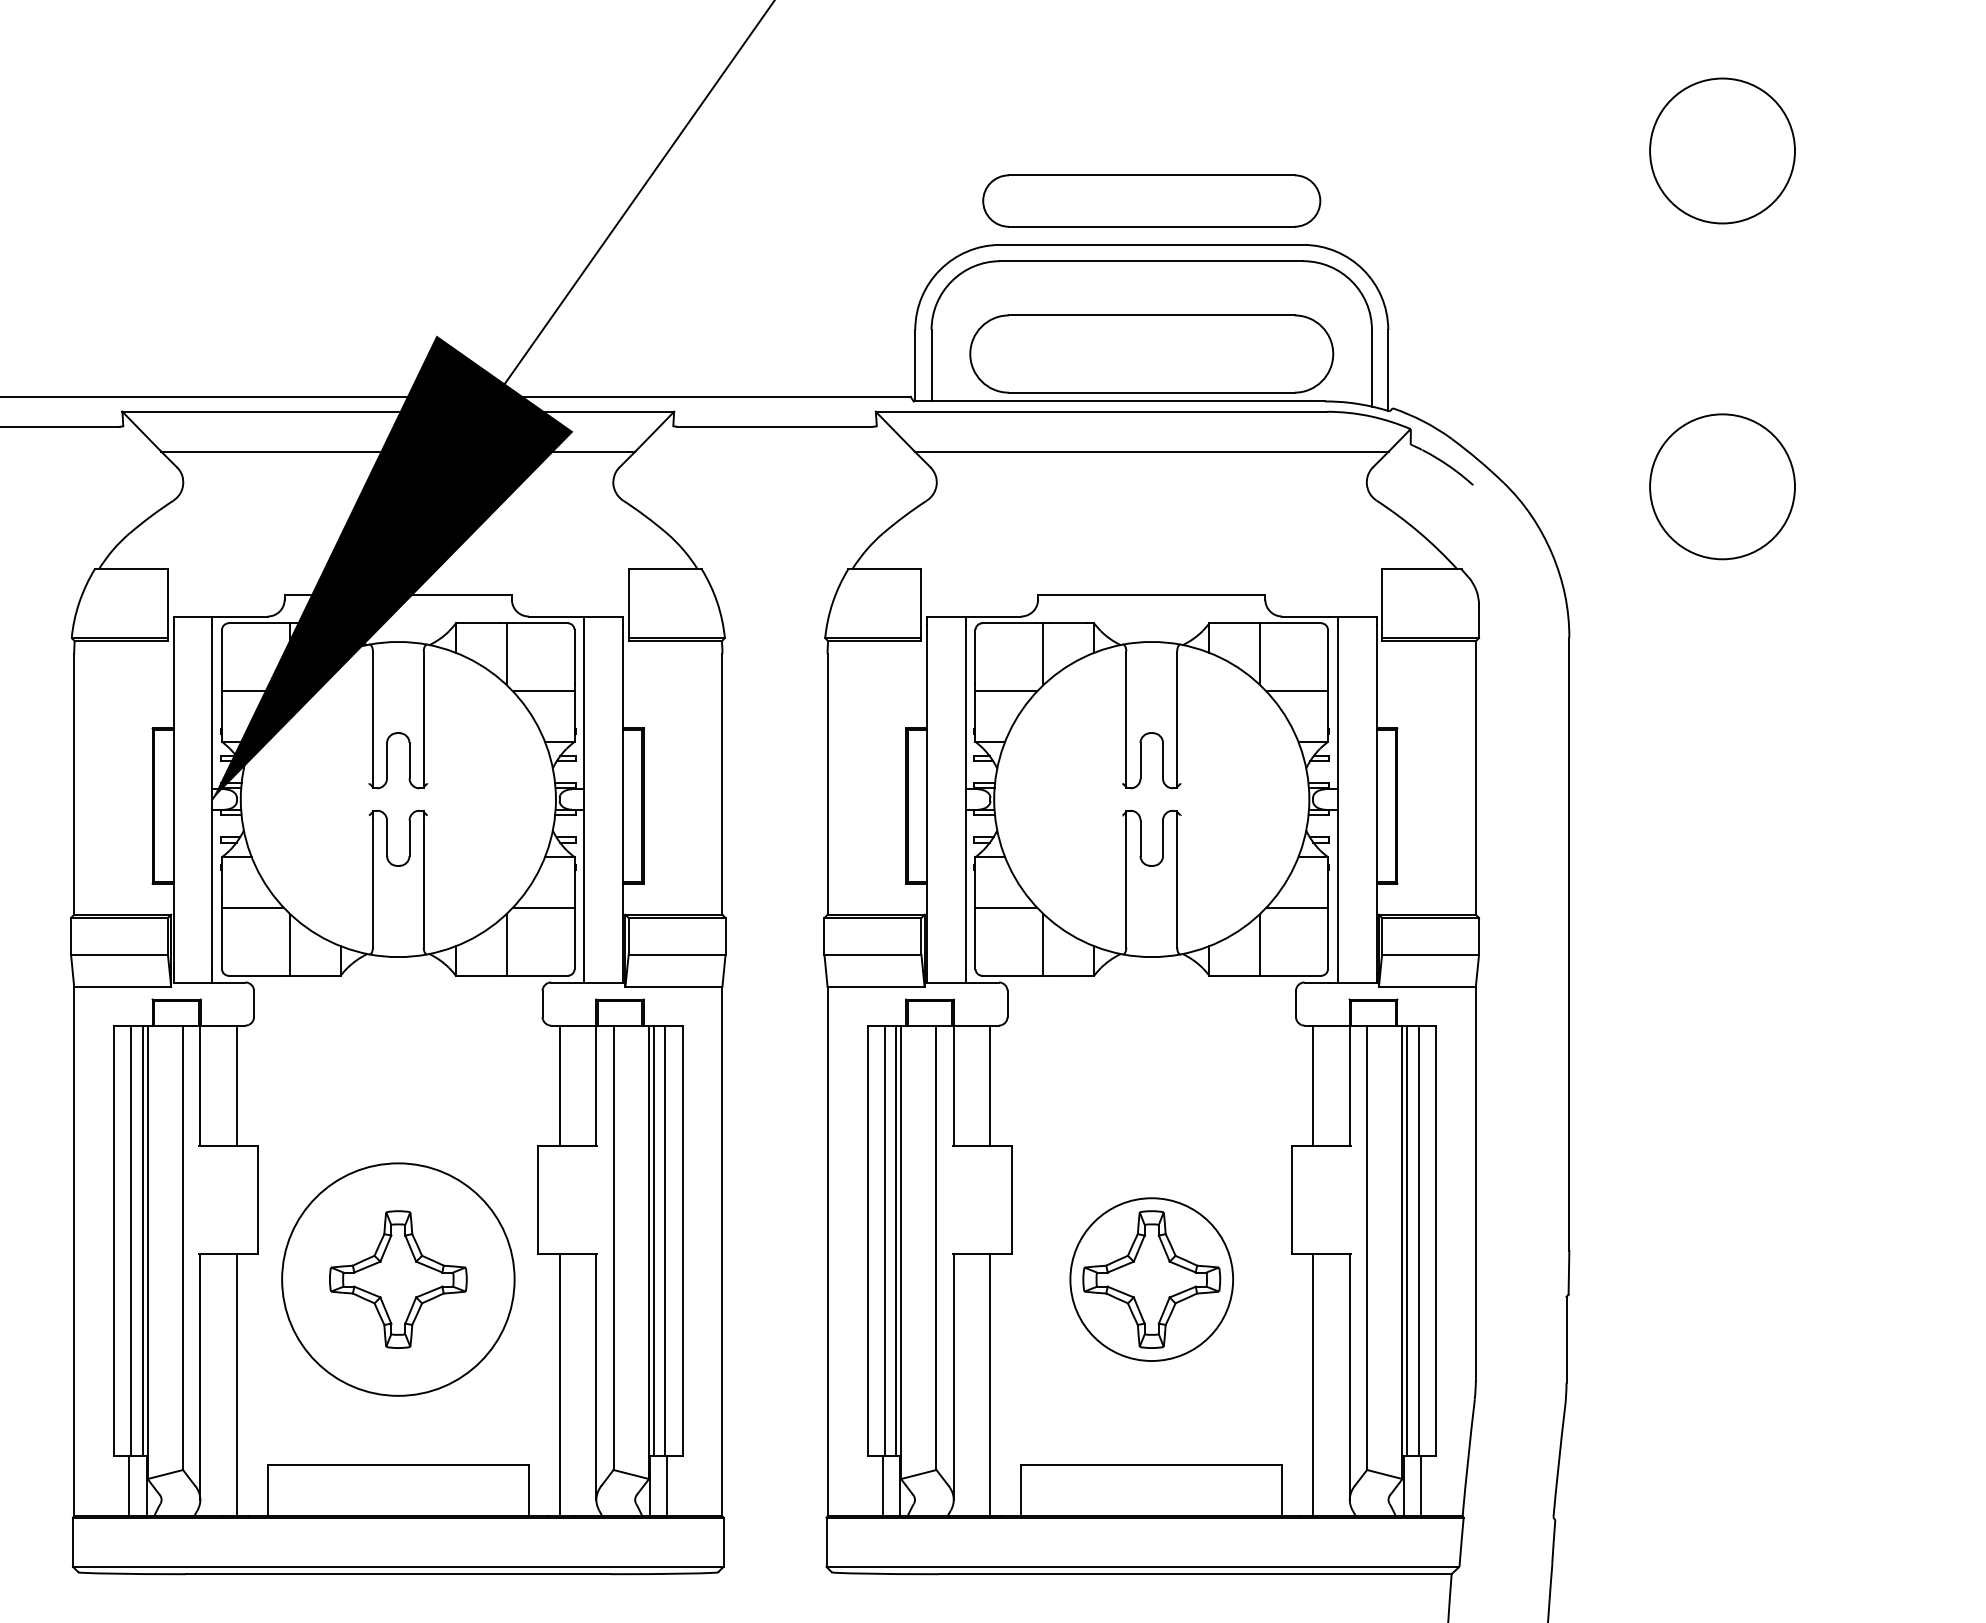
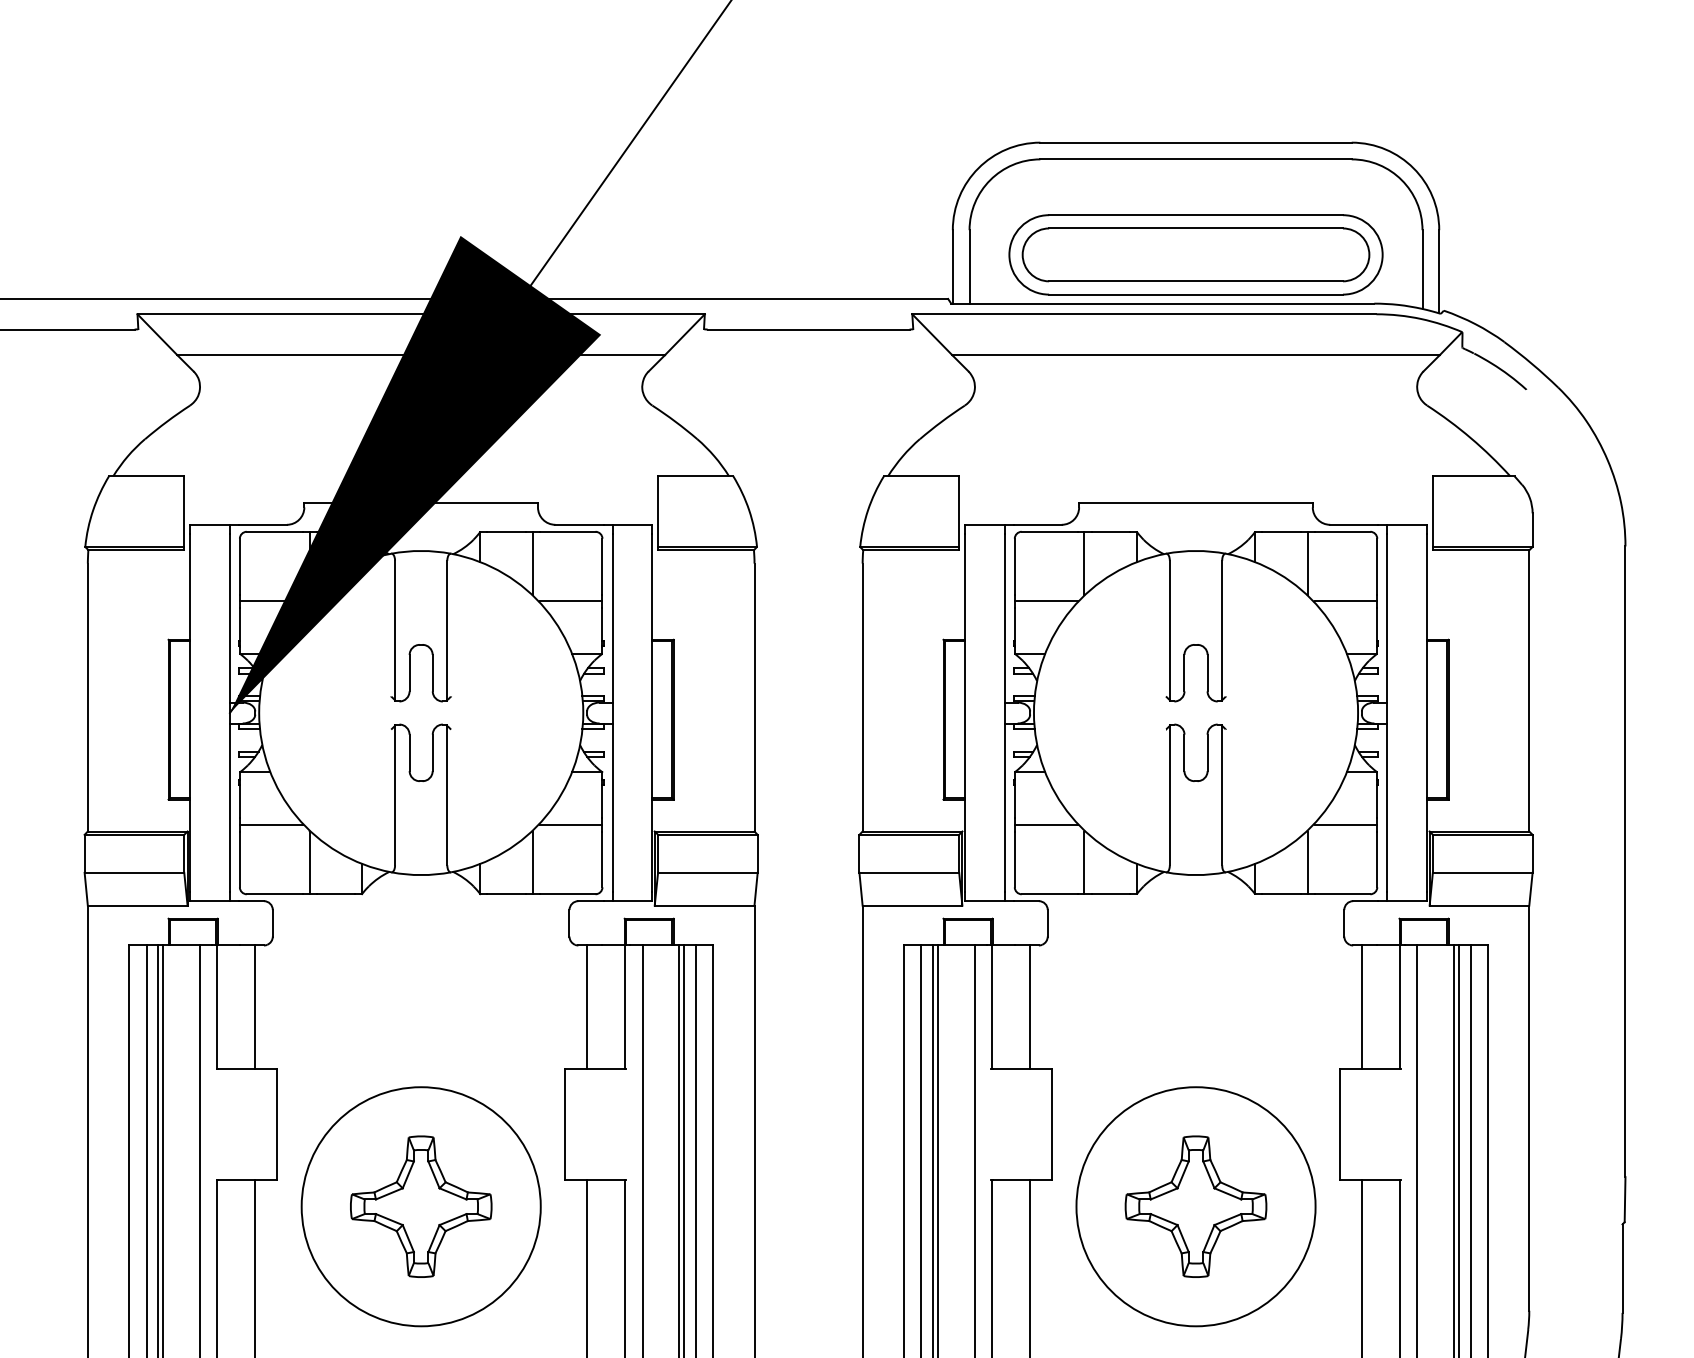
part: (1151, 200) -> (1195, 254), moved
circle: (1151, 1279) -> (1195, 1206), size x1.43

